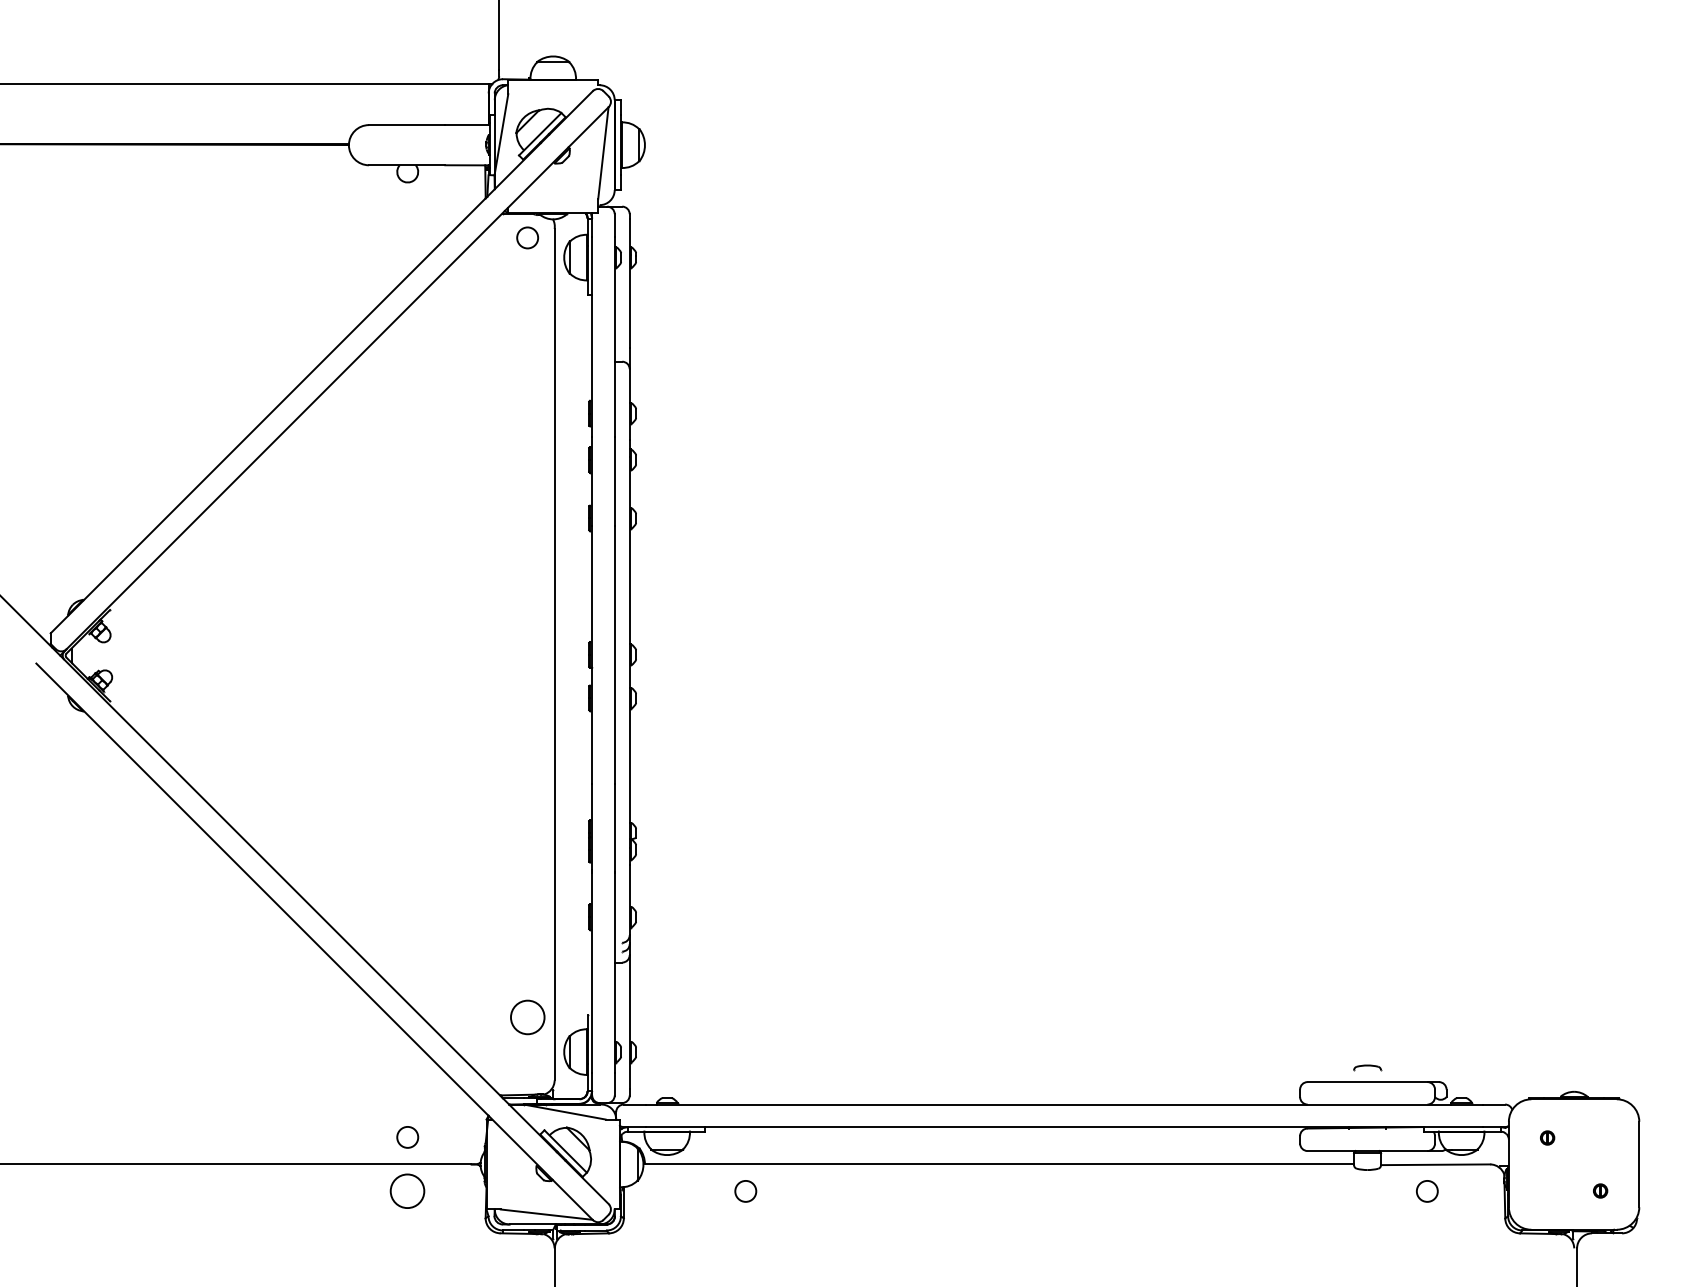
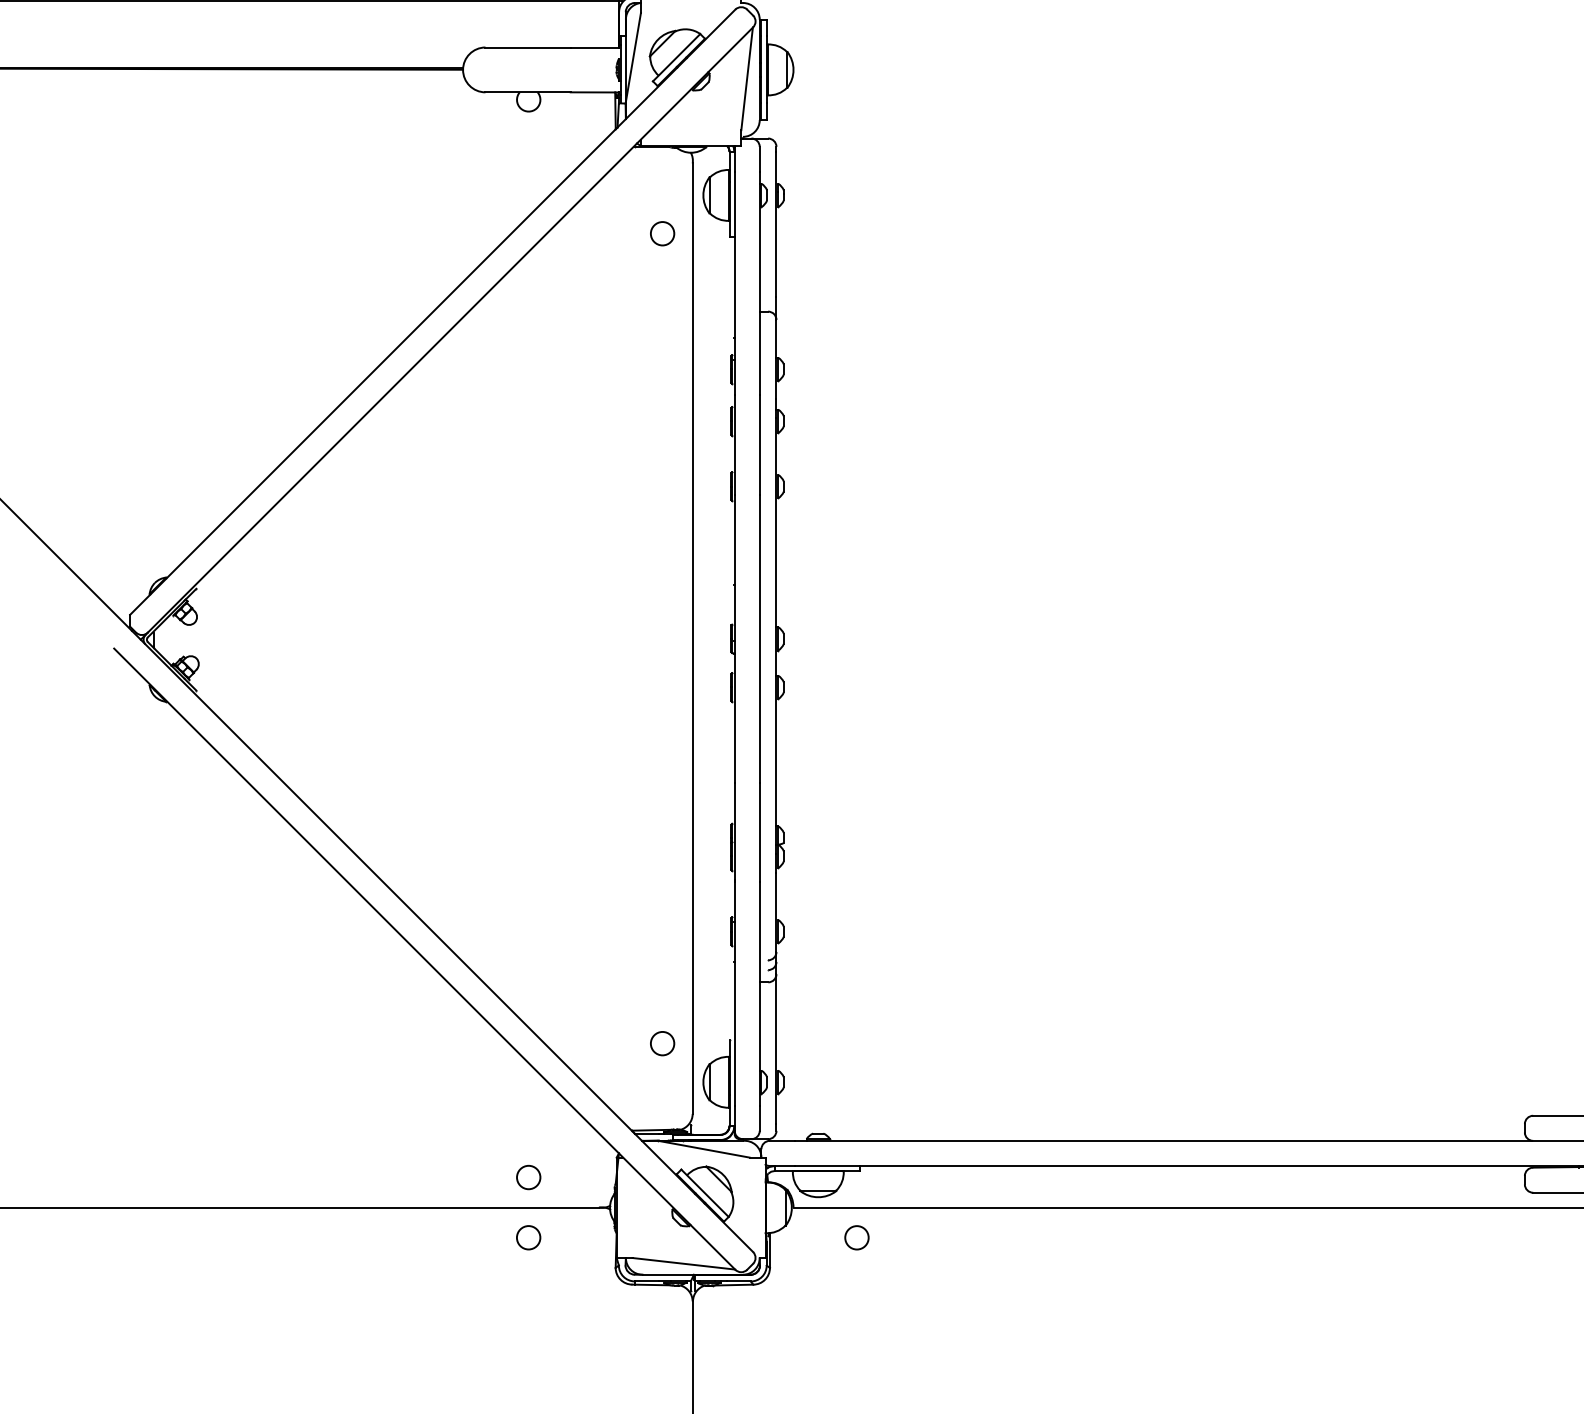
circle: (527, 237) -> (662, 233), moved
circle: (527, 1017) -> (662, 1043), size x0.62
circle: (407, 1191) -> (528, 1237), size x0.62
circle: (745, 1191) -> (856, 1237), moved

